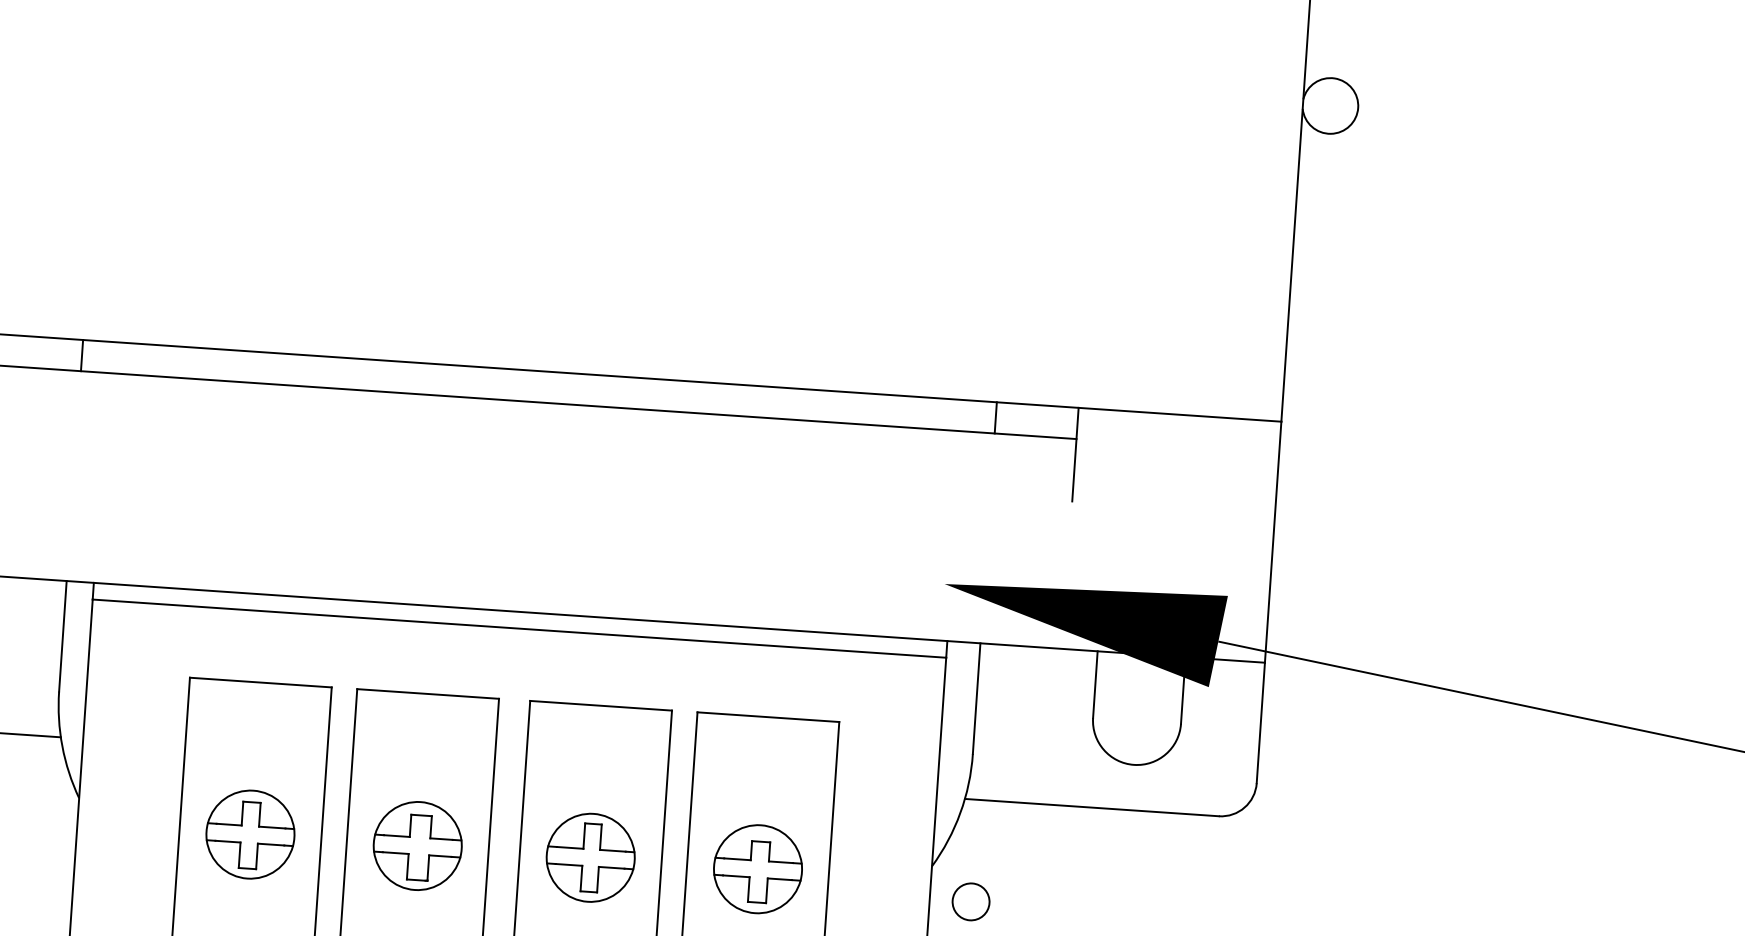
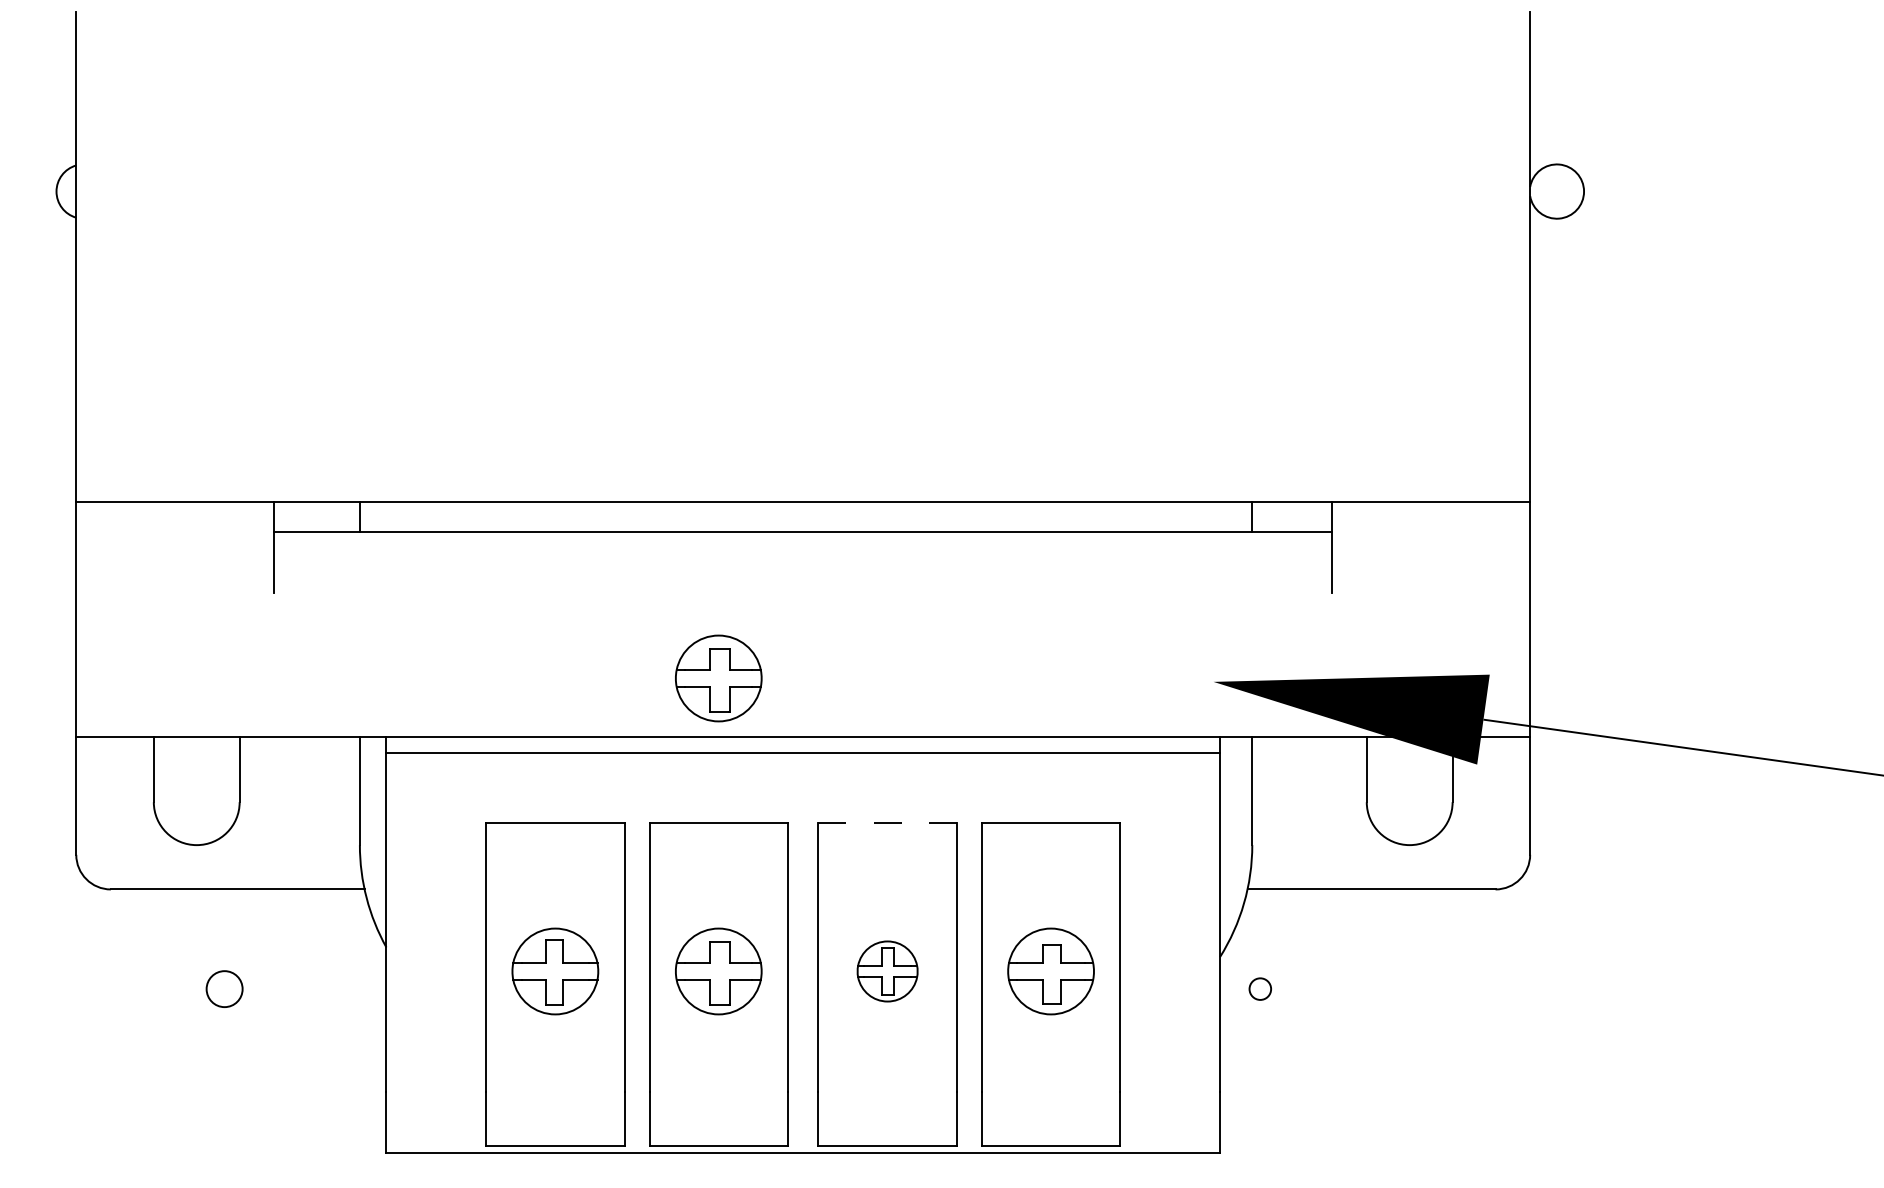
part: (437, 546) -> (718, 678), added
line: (601, 705) -> (888, 822), solid -> dashed
part: (590, 857) -> (887, 971), size x0.7
circle: (971, 902) -> (1260, 989), size x0.6

